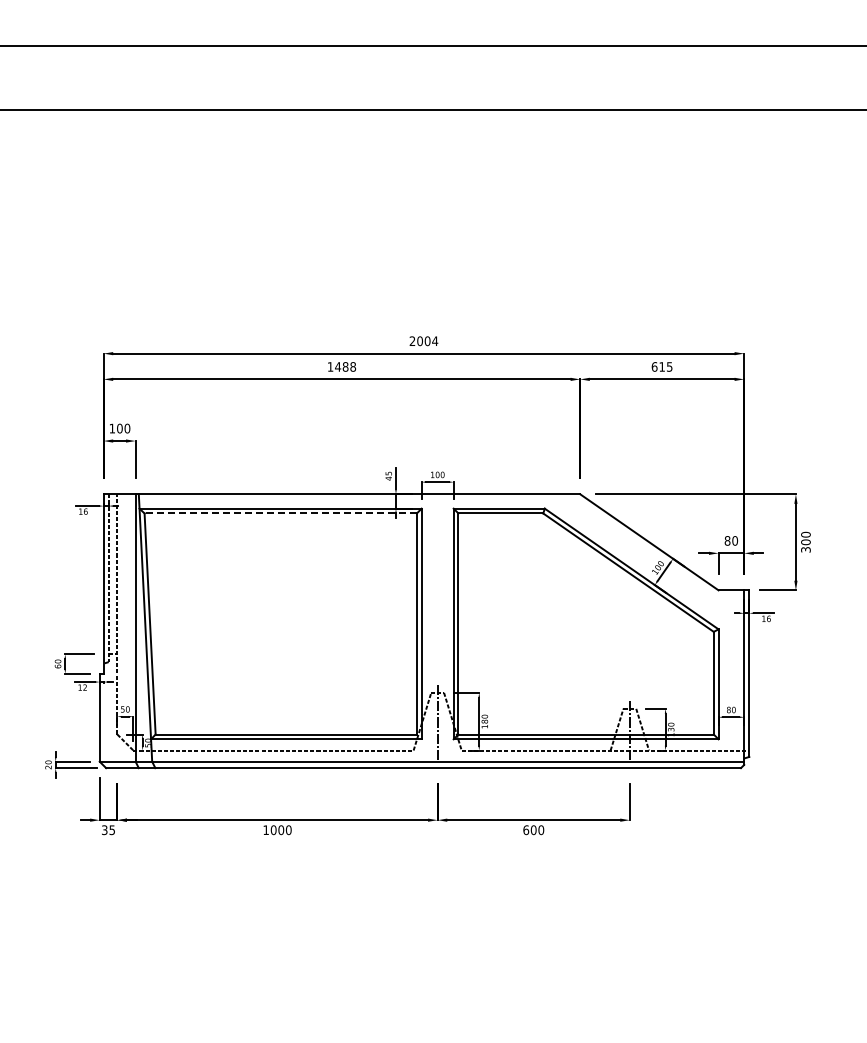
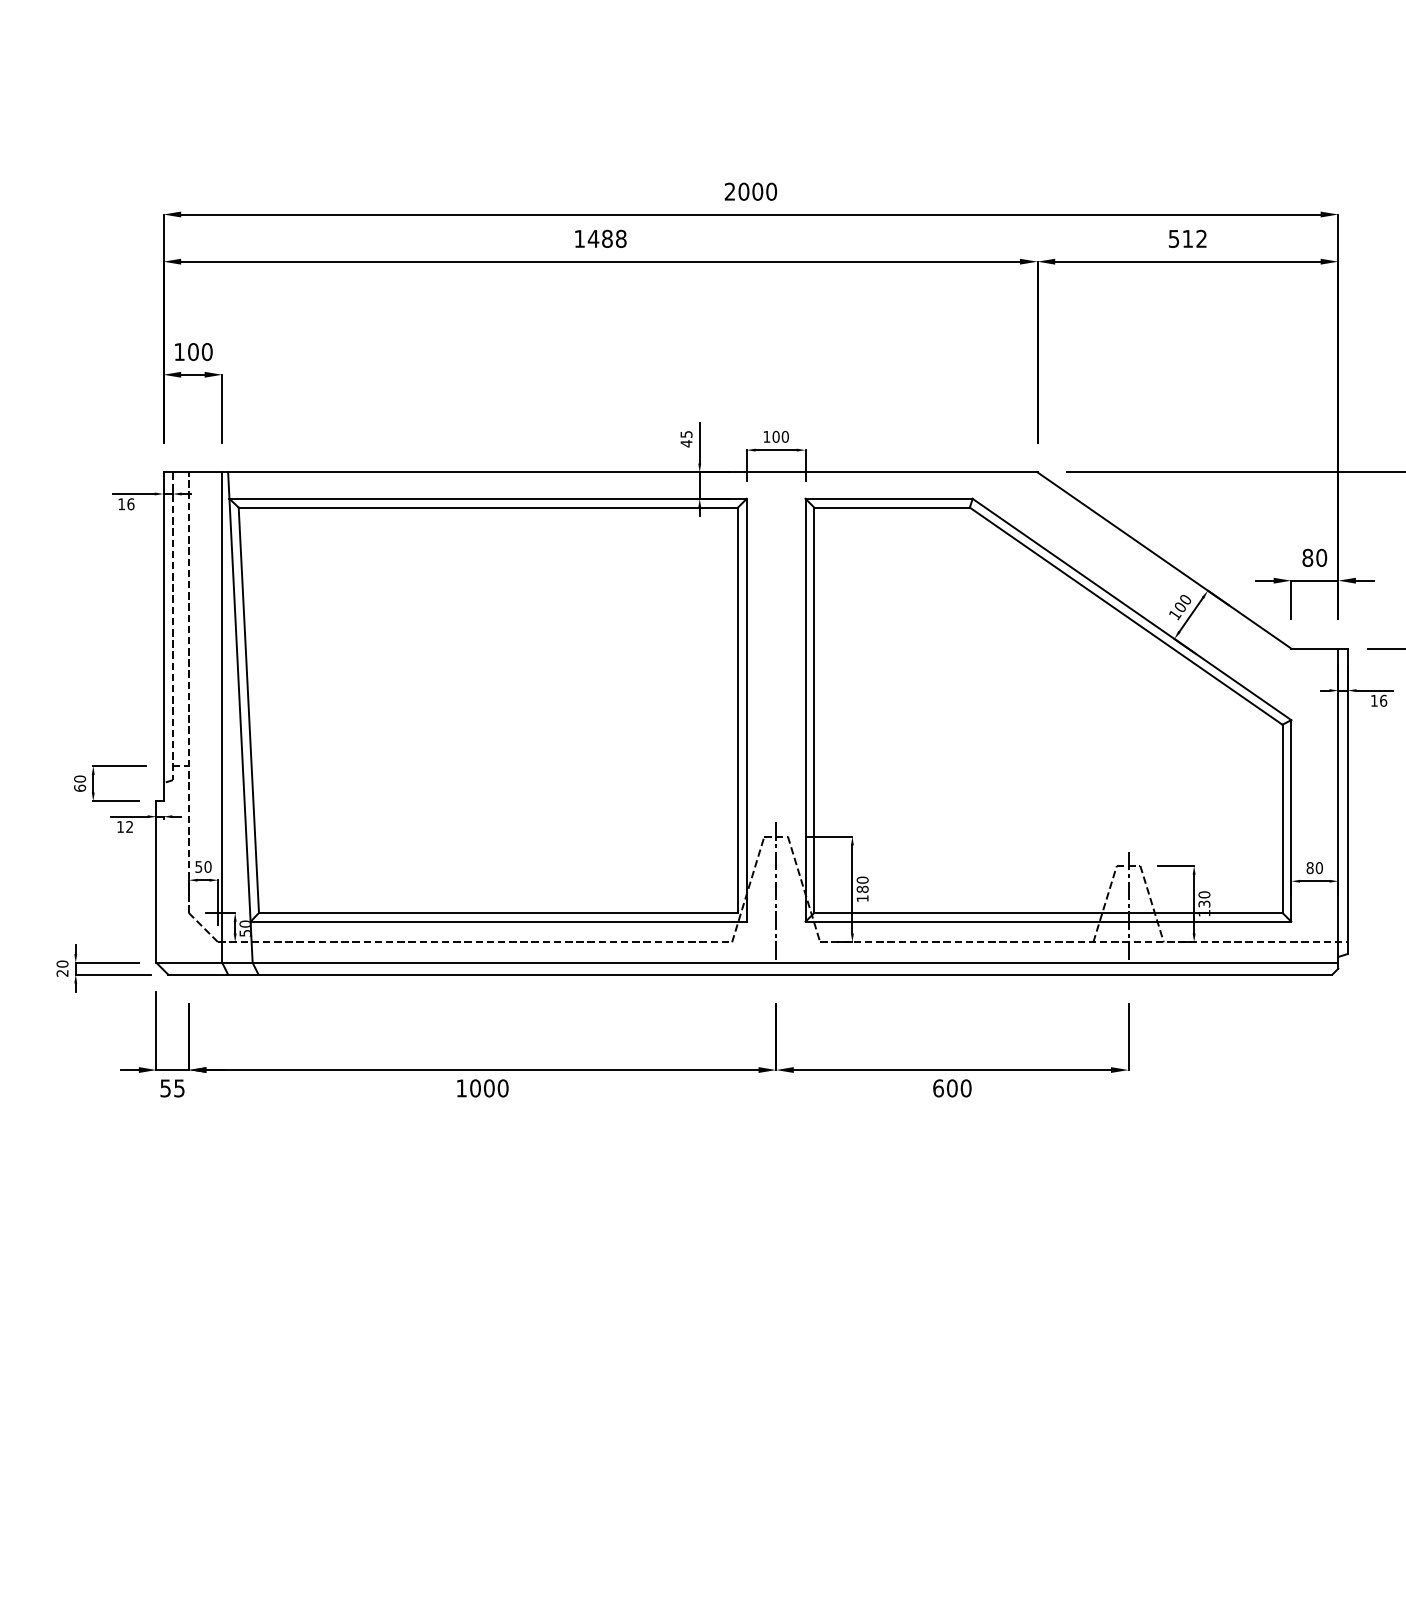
text: (435, 341) -> (772, 192), 2004 -> 2000
text: (661, 366) -> (1186, 238), 615 -> 512
line: (280, 513) -> (487, 507), dashed -> solid
text: (104, 829) -> (165, 1087), 35 -> 55

